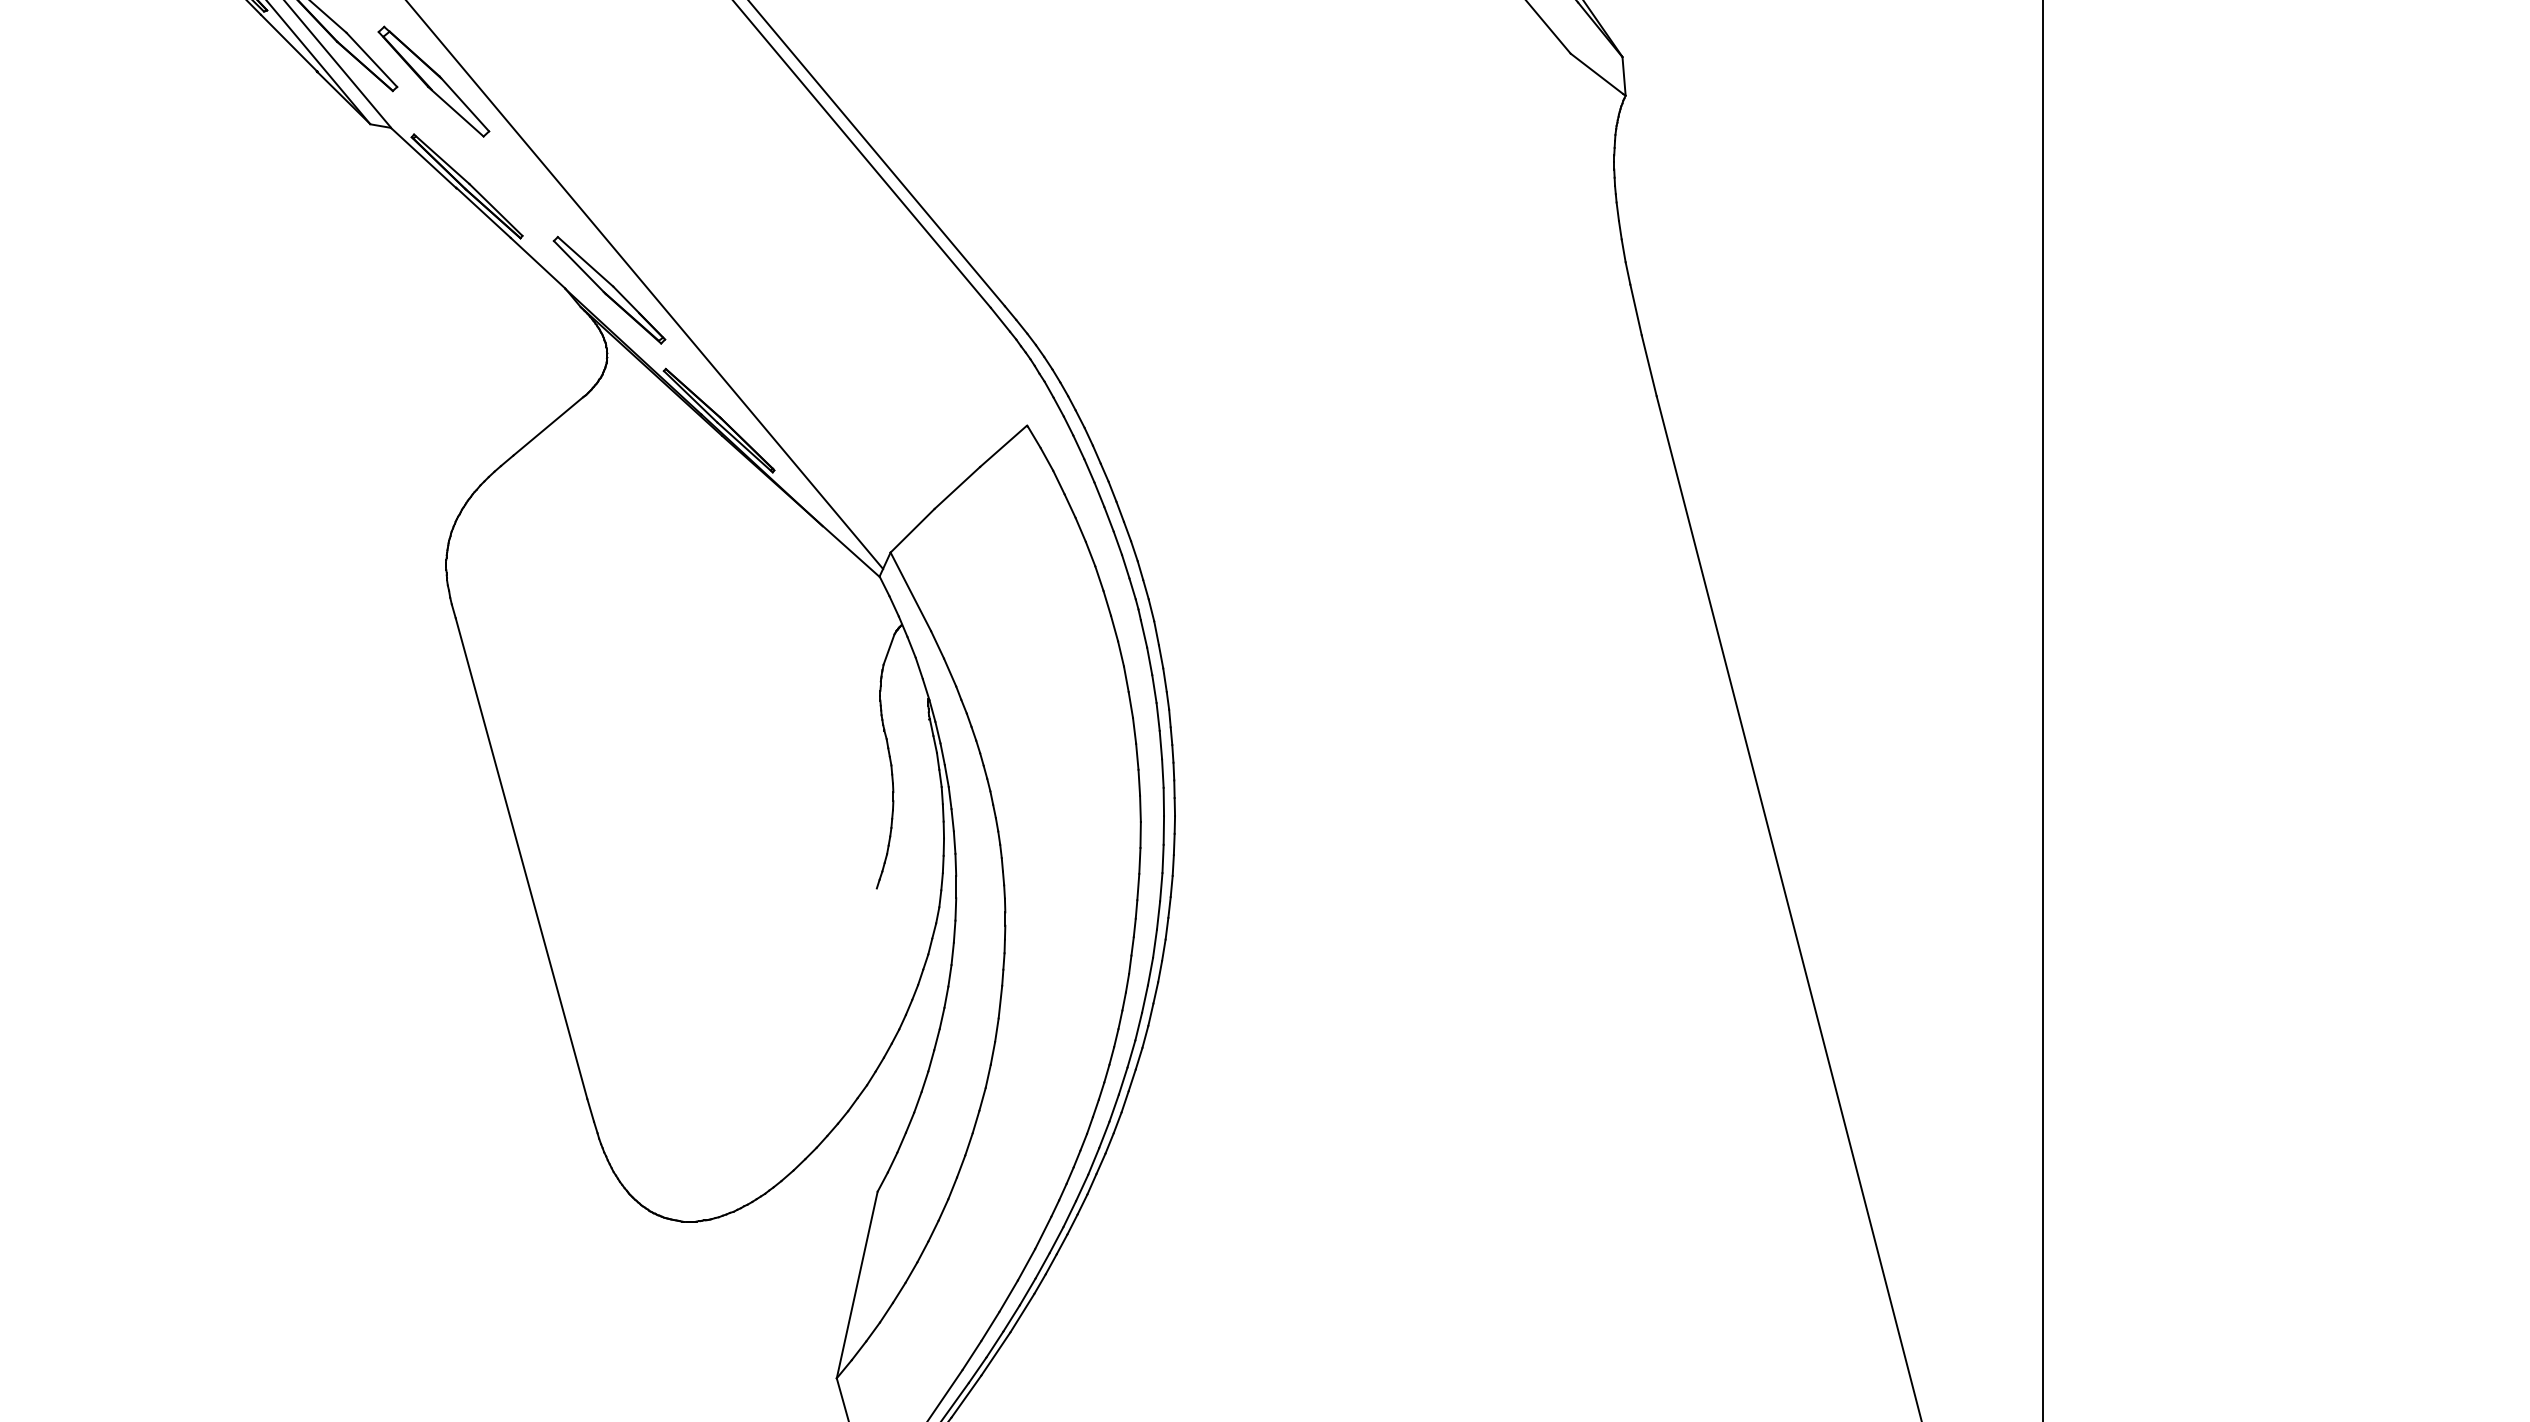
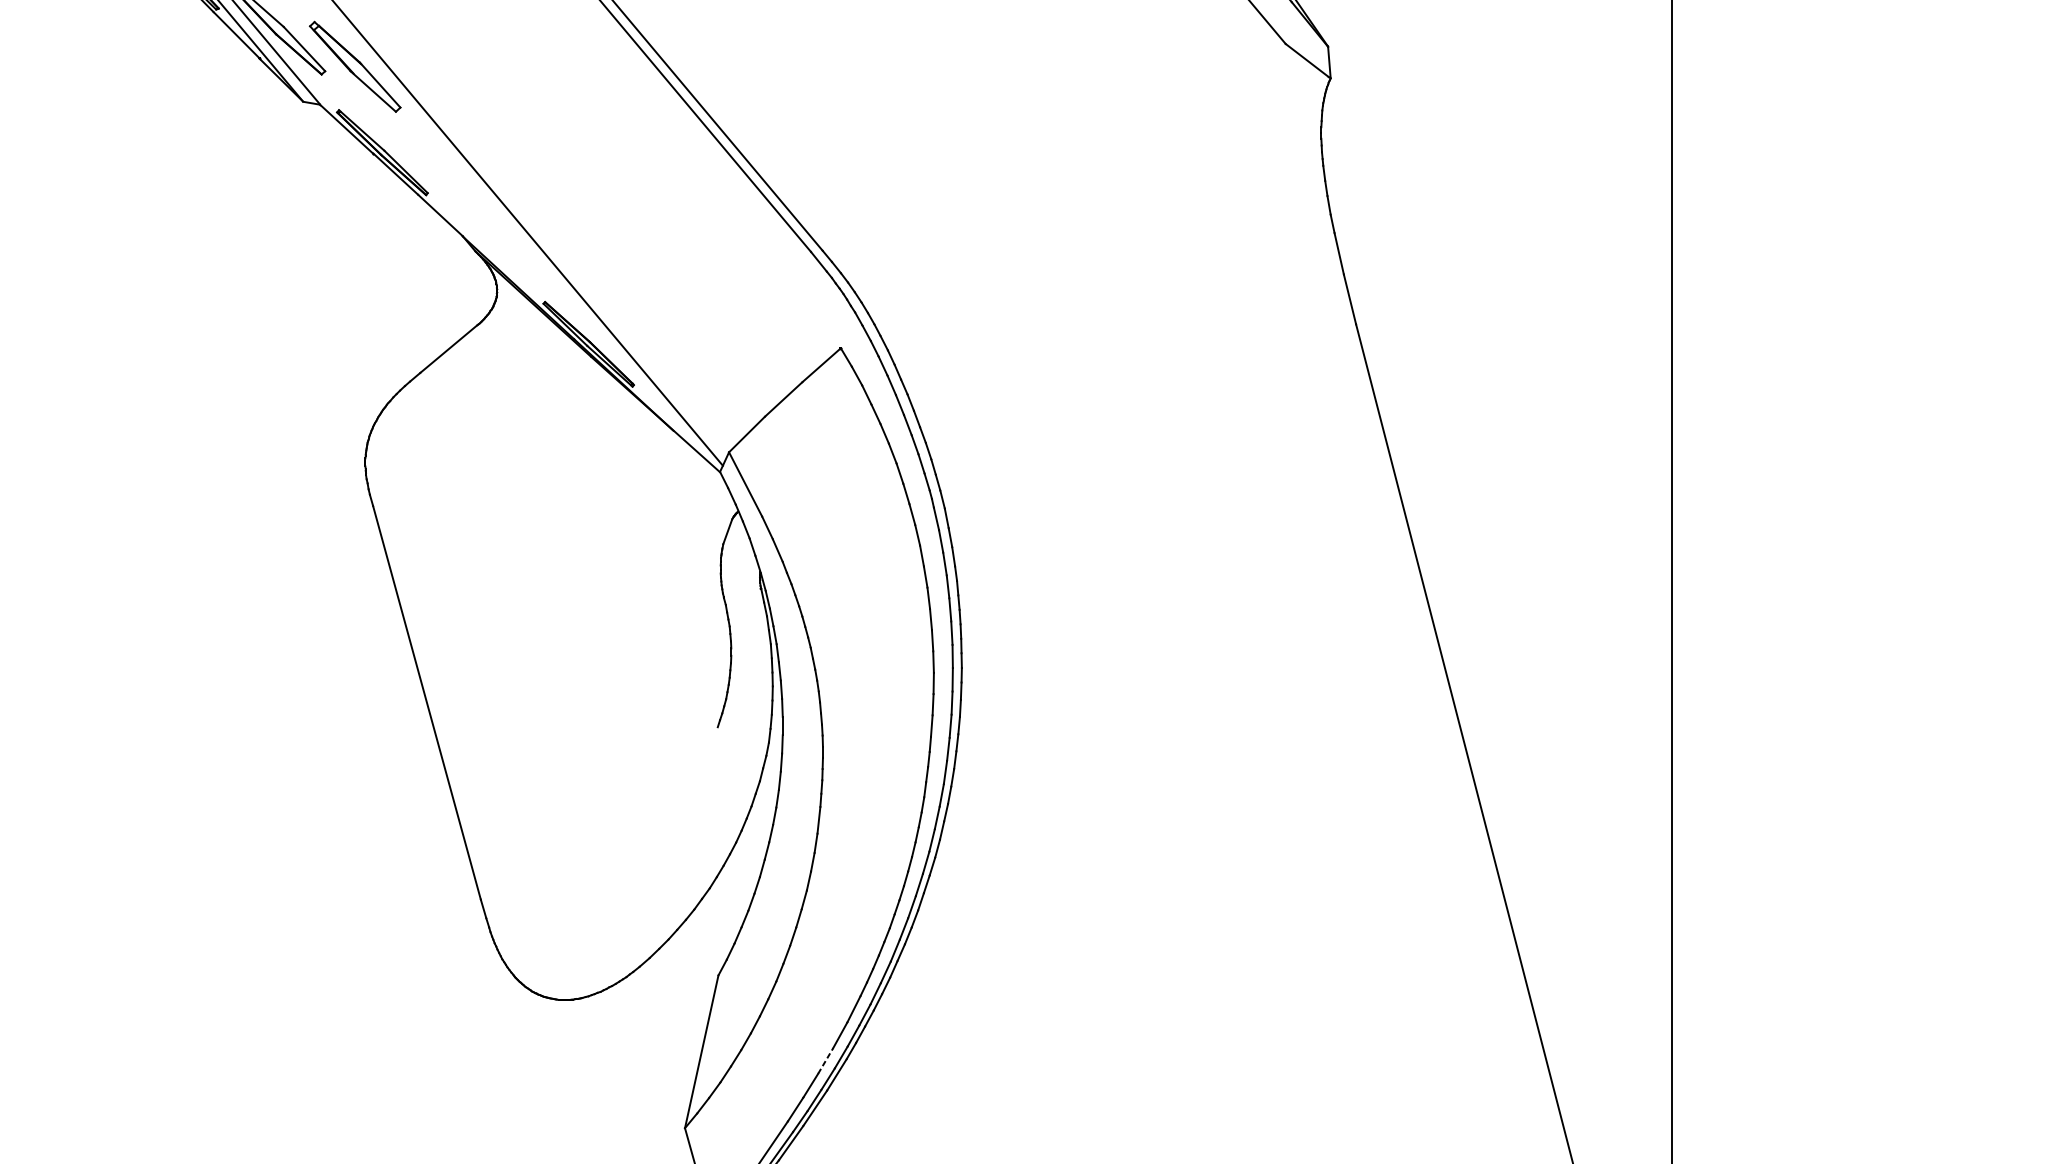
part: (609, 289) -> (498, 237), removed
line: (1008, 1295) -> (825, 1060), solid -> dashed

